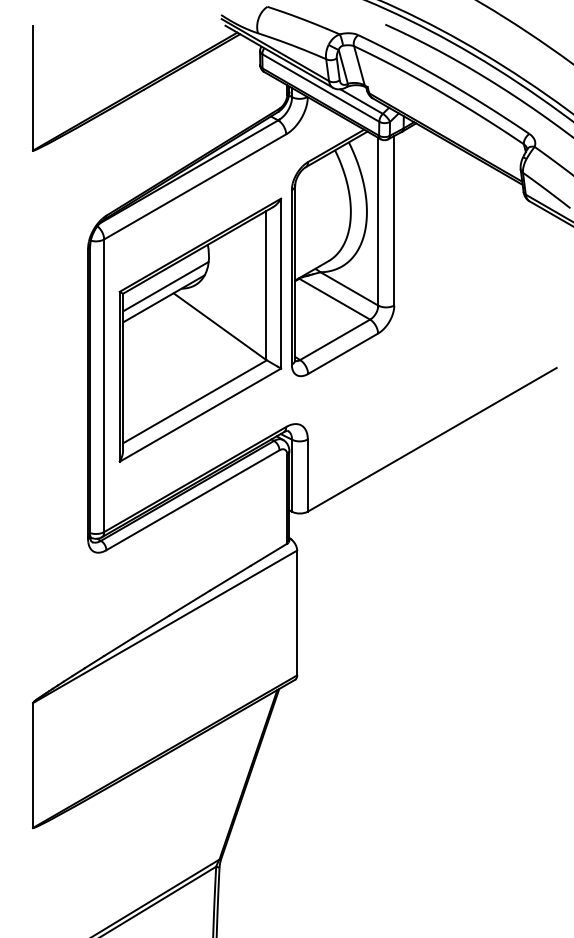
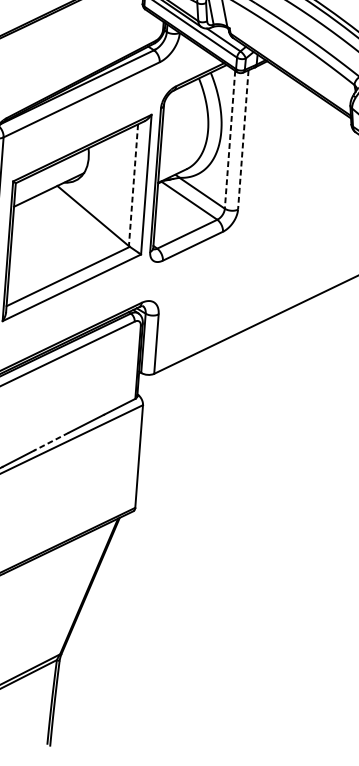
line: (394, 220) -> (243, 139), solid -> dashed
line: (378, 221) -> (230, 139), solid -> dashed
line: (165, 286) -> (51, 179), removed
line: (265, 286) -> (133, 186), solid -> dashed
line: (189, 603) -> (51, 442), solid -> dashed

